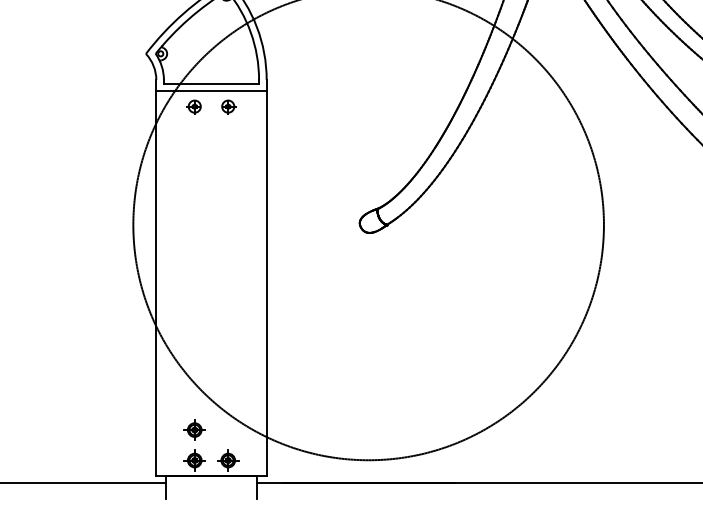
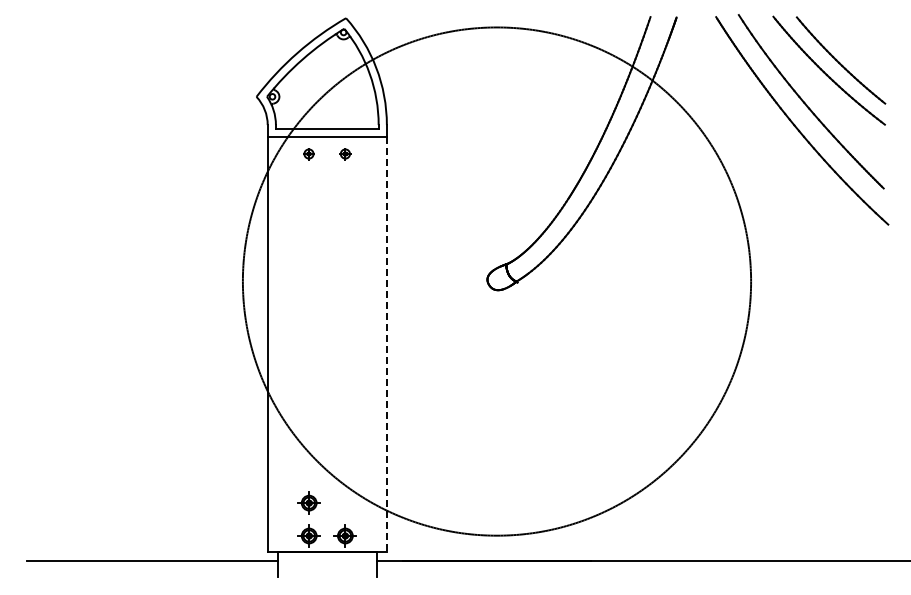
part: (194, 107) -> (308, 154), size x0.7
part: (228, 107) -> (345, 154), size x0.7
line: (266, 283) -> (386, 344), solid -> dashed

